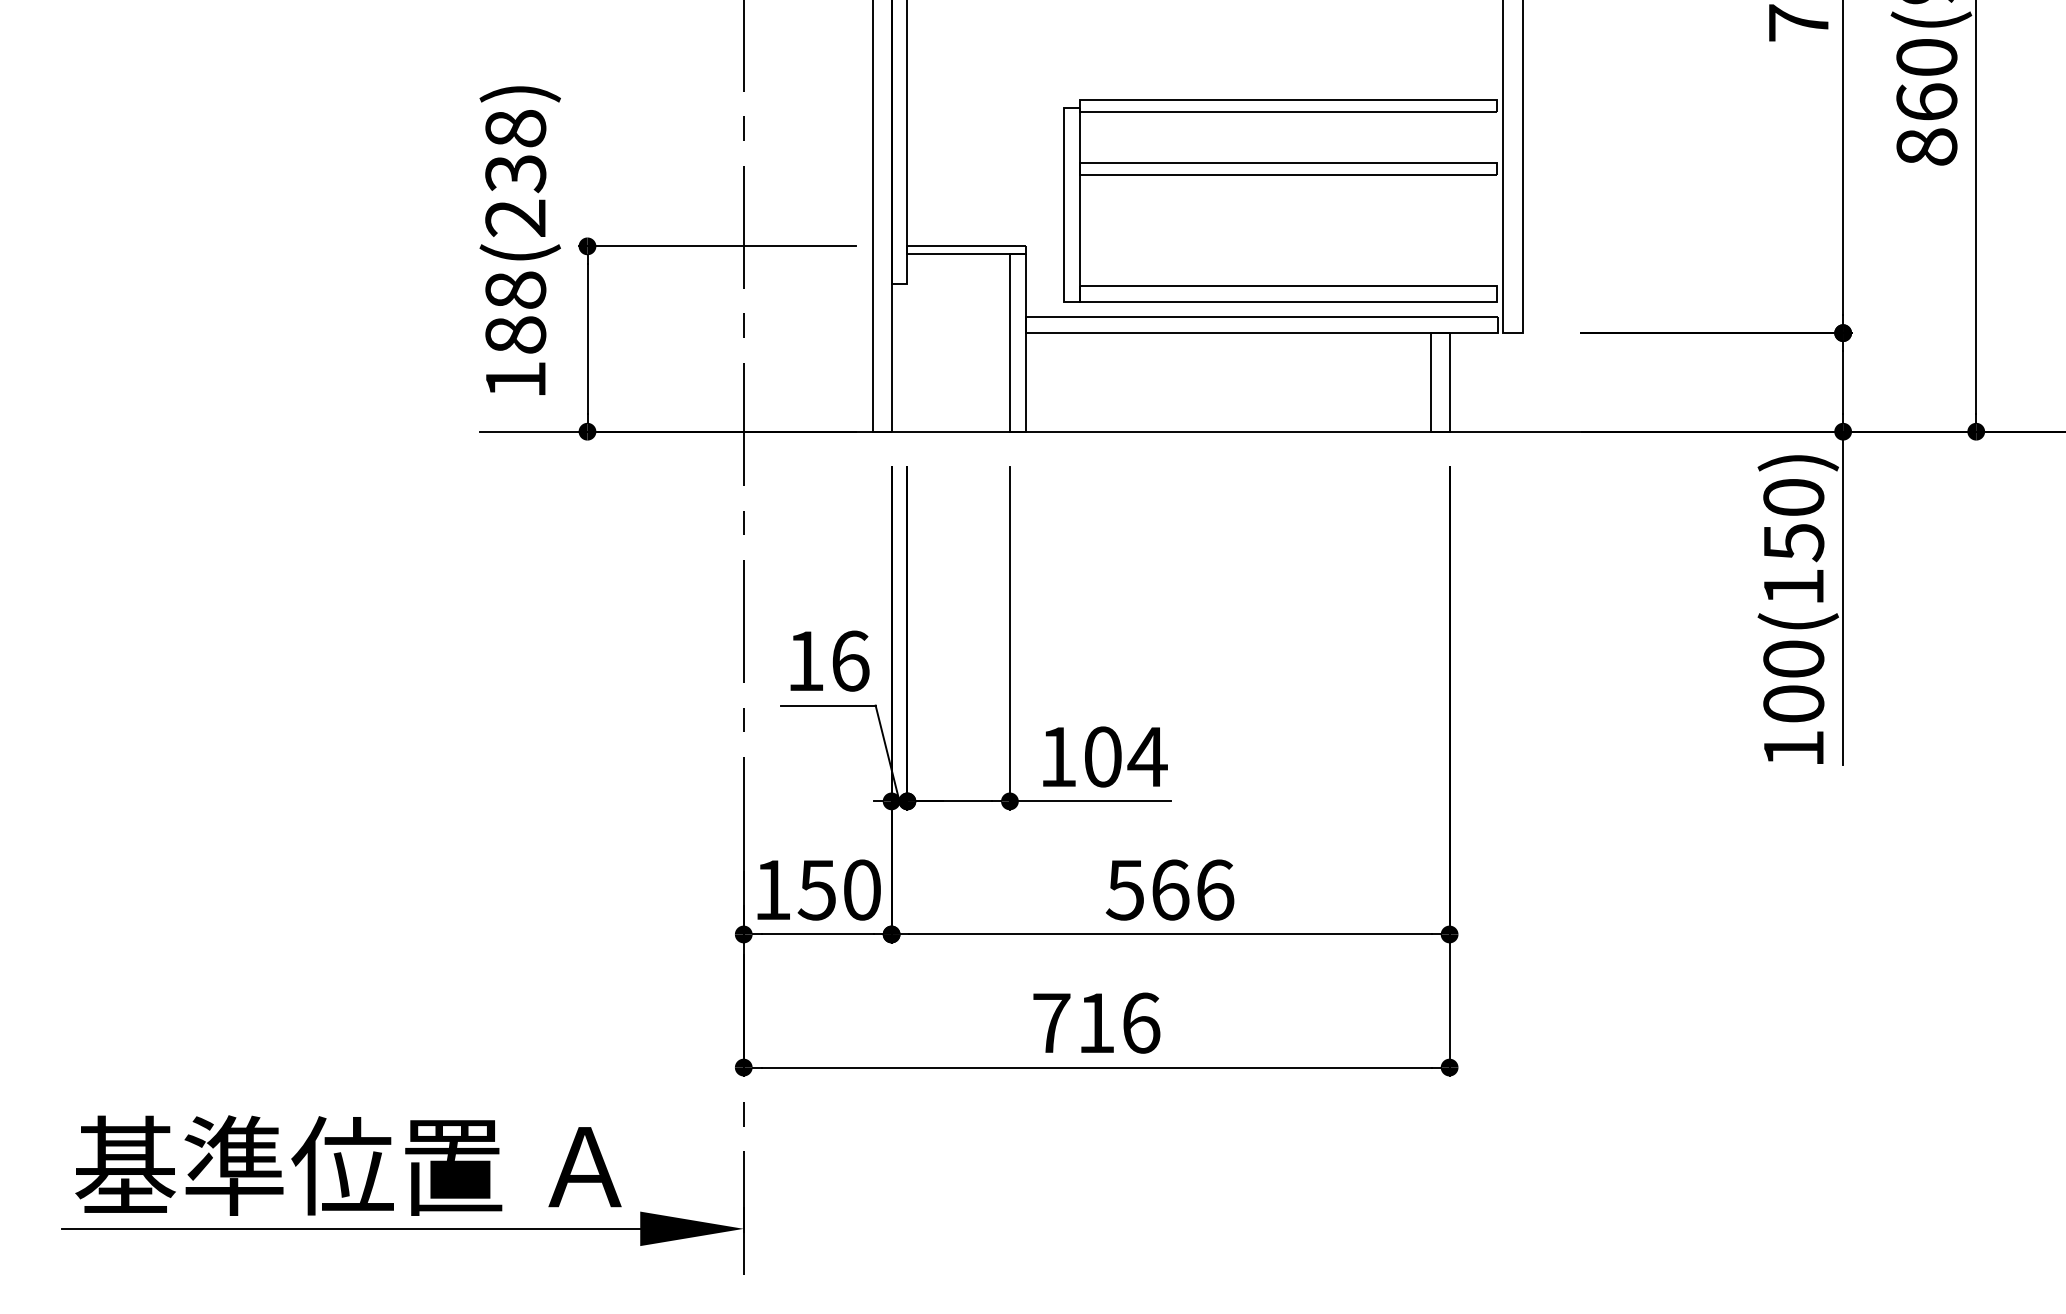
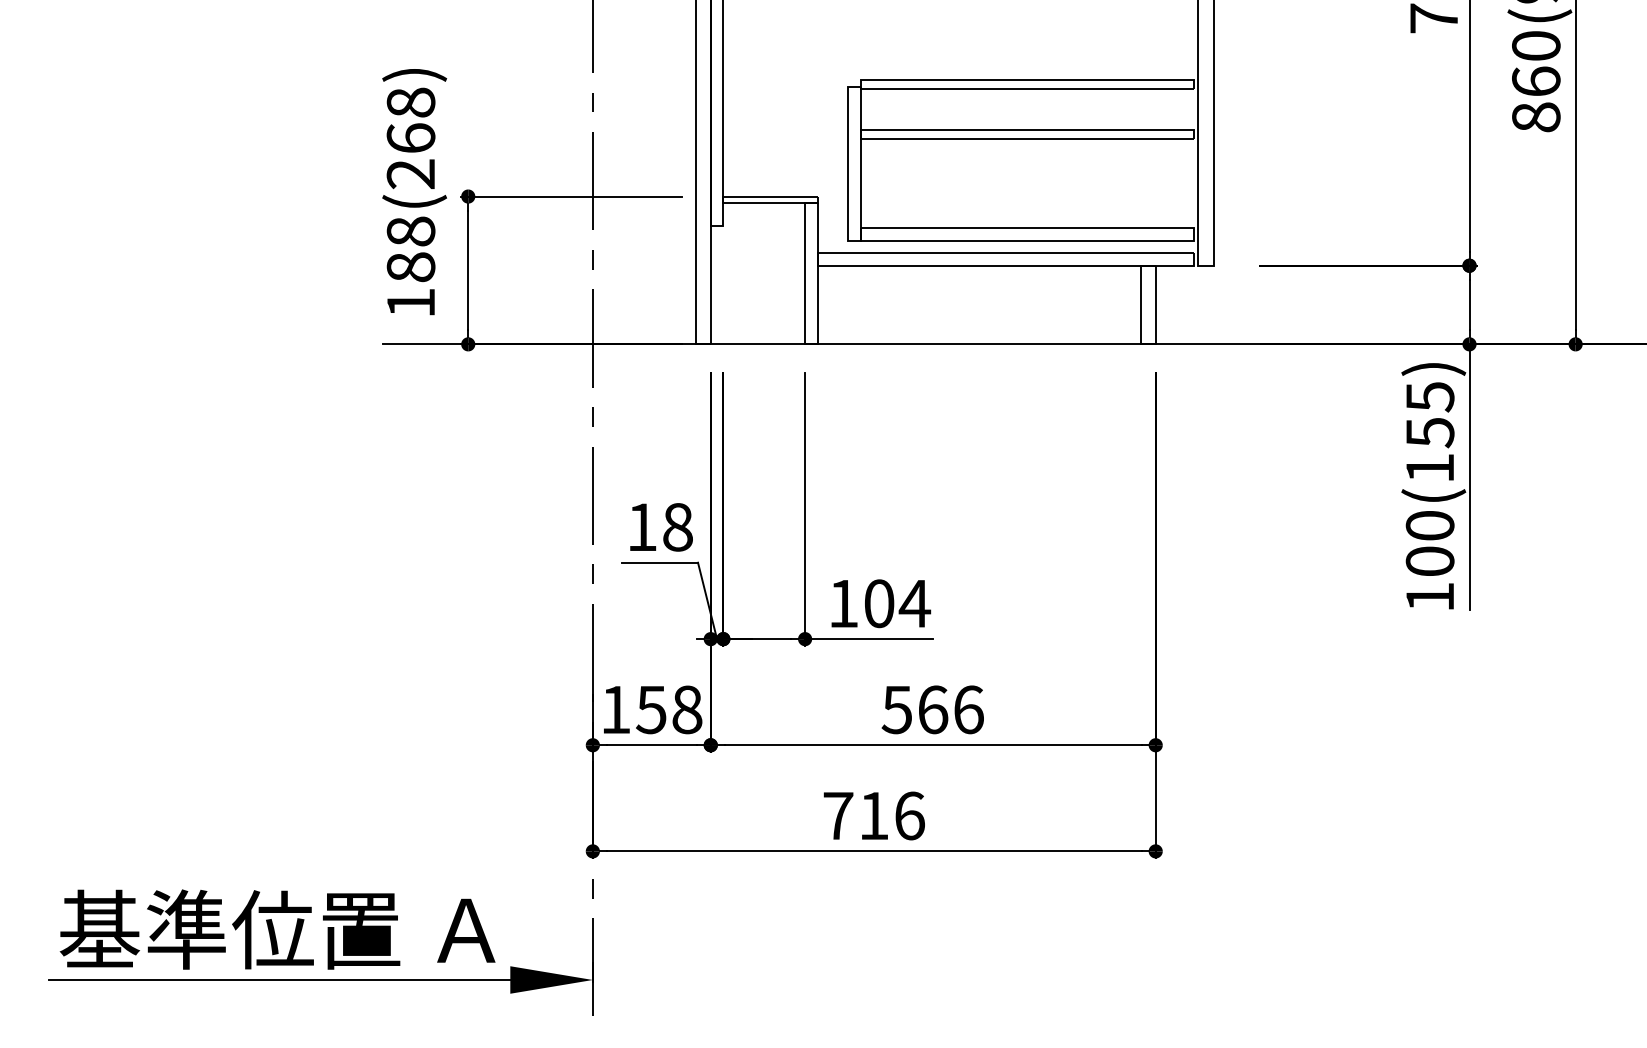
text: (515, 173) -> (410, 138), 188(238) -> 188(268)
text: (1793, 498) -> (1429, 397), 100(150) -> 100(155)
text: (850, 660) -> (677, 526), 16 -> 18
text: (862, 889) -> (687, 709), 150 -> 158

